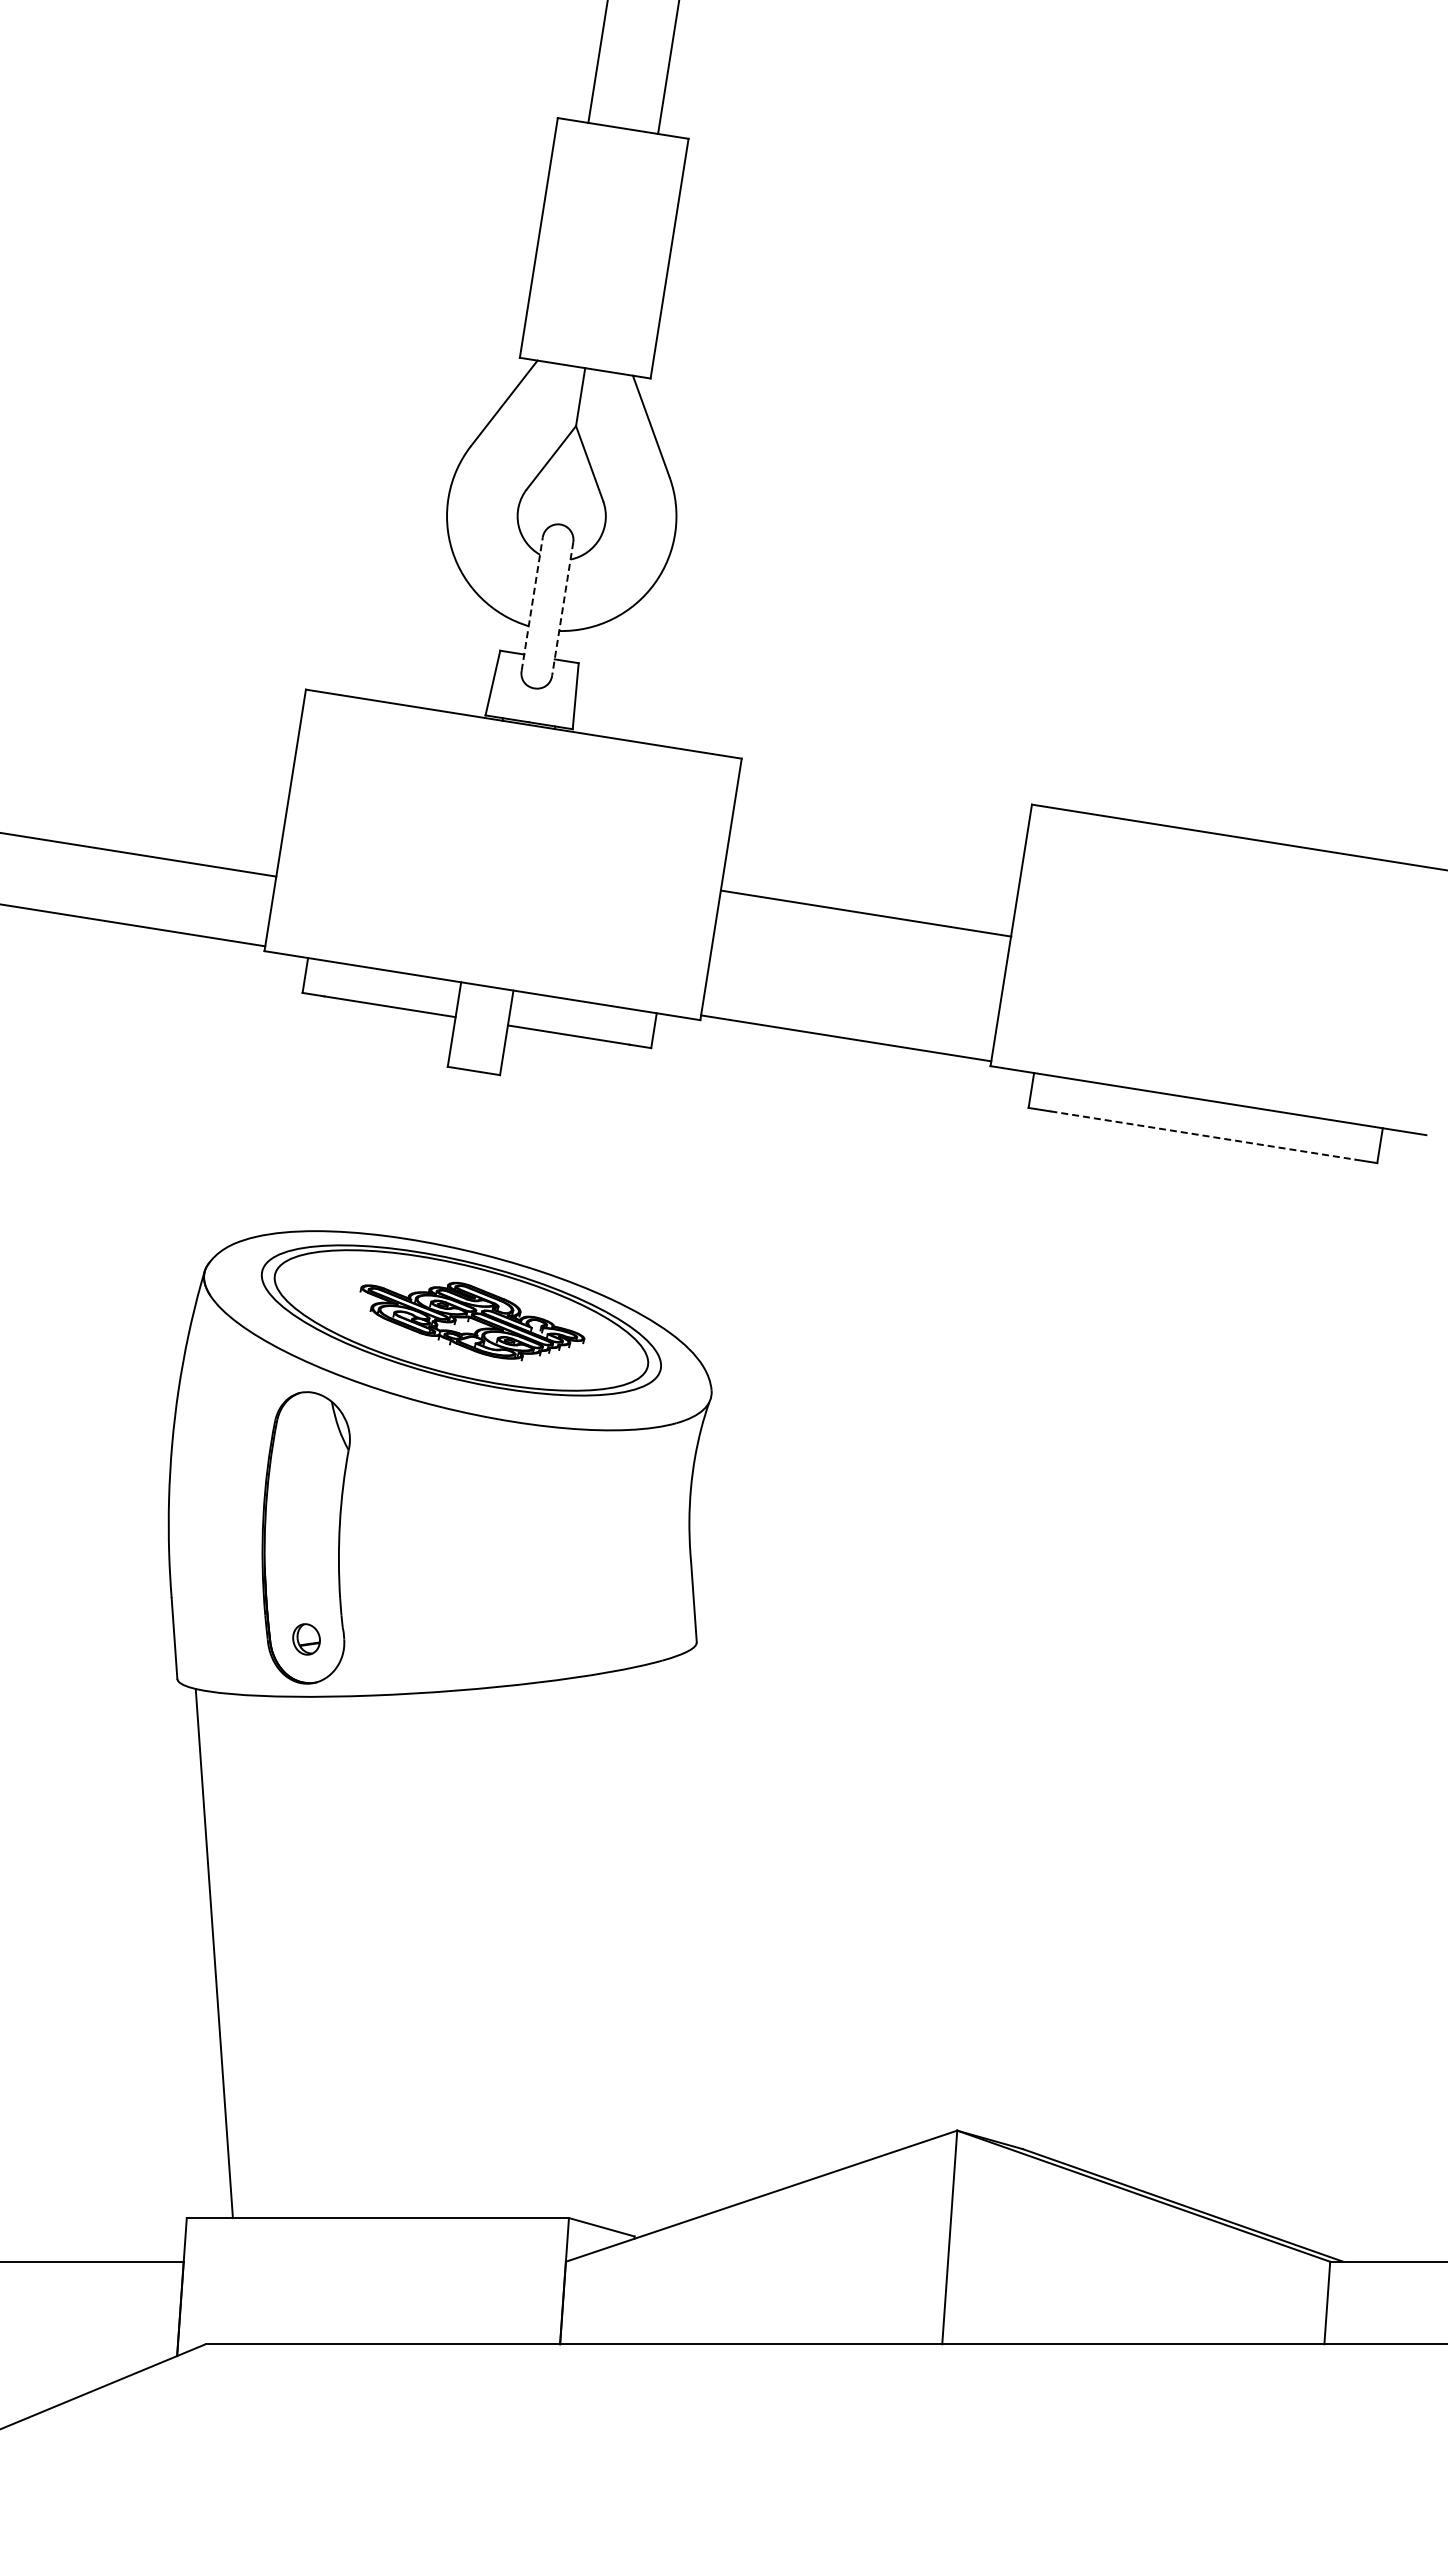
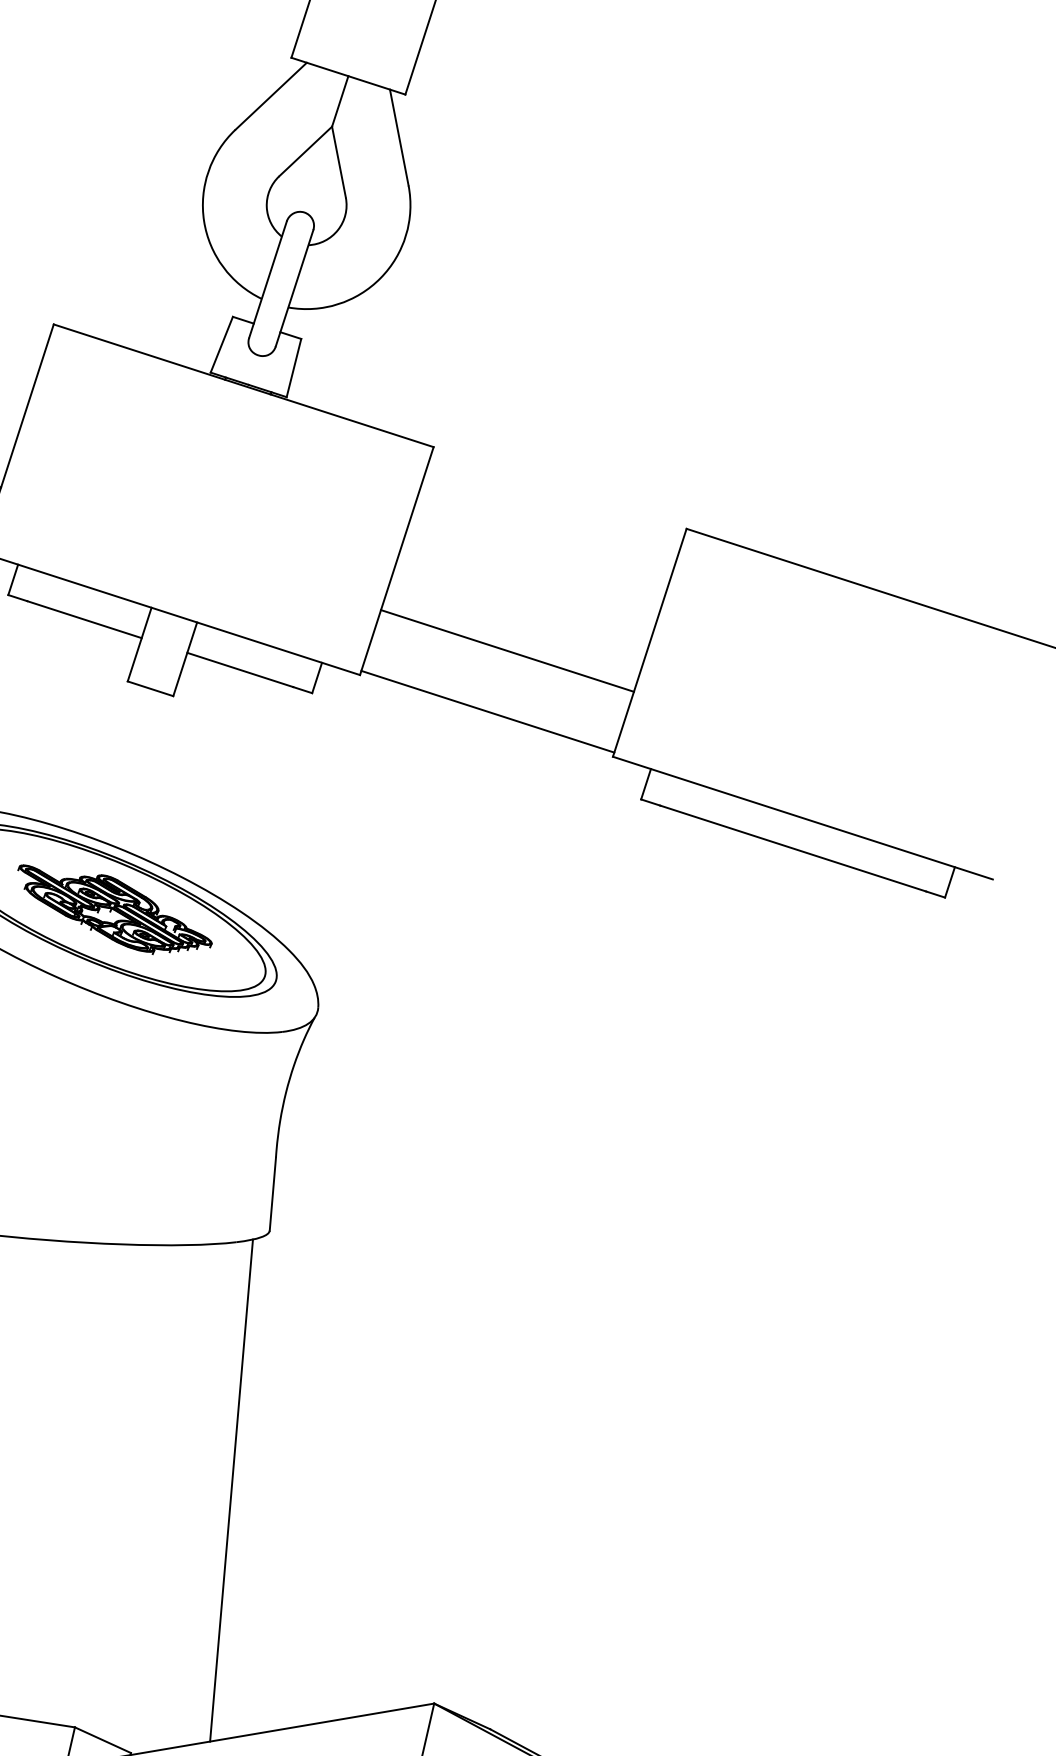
line: (532, 604) -> (268, 280), dashed -> solid
line: (562, 608) -> (294, 287), dashed -> solid
line: (866, 913) -> (507, 650), moved
line: (1203, 1135) -> (793, 848), dashed -> solid
line: (699, 1932) -> (231, 1490), added

